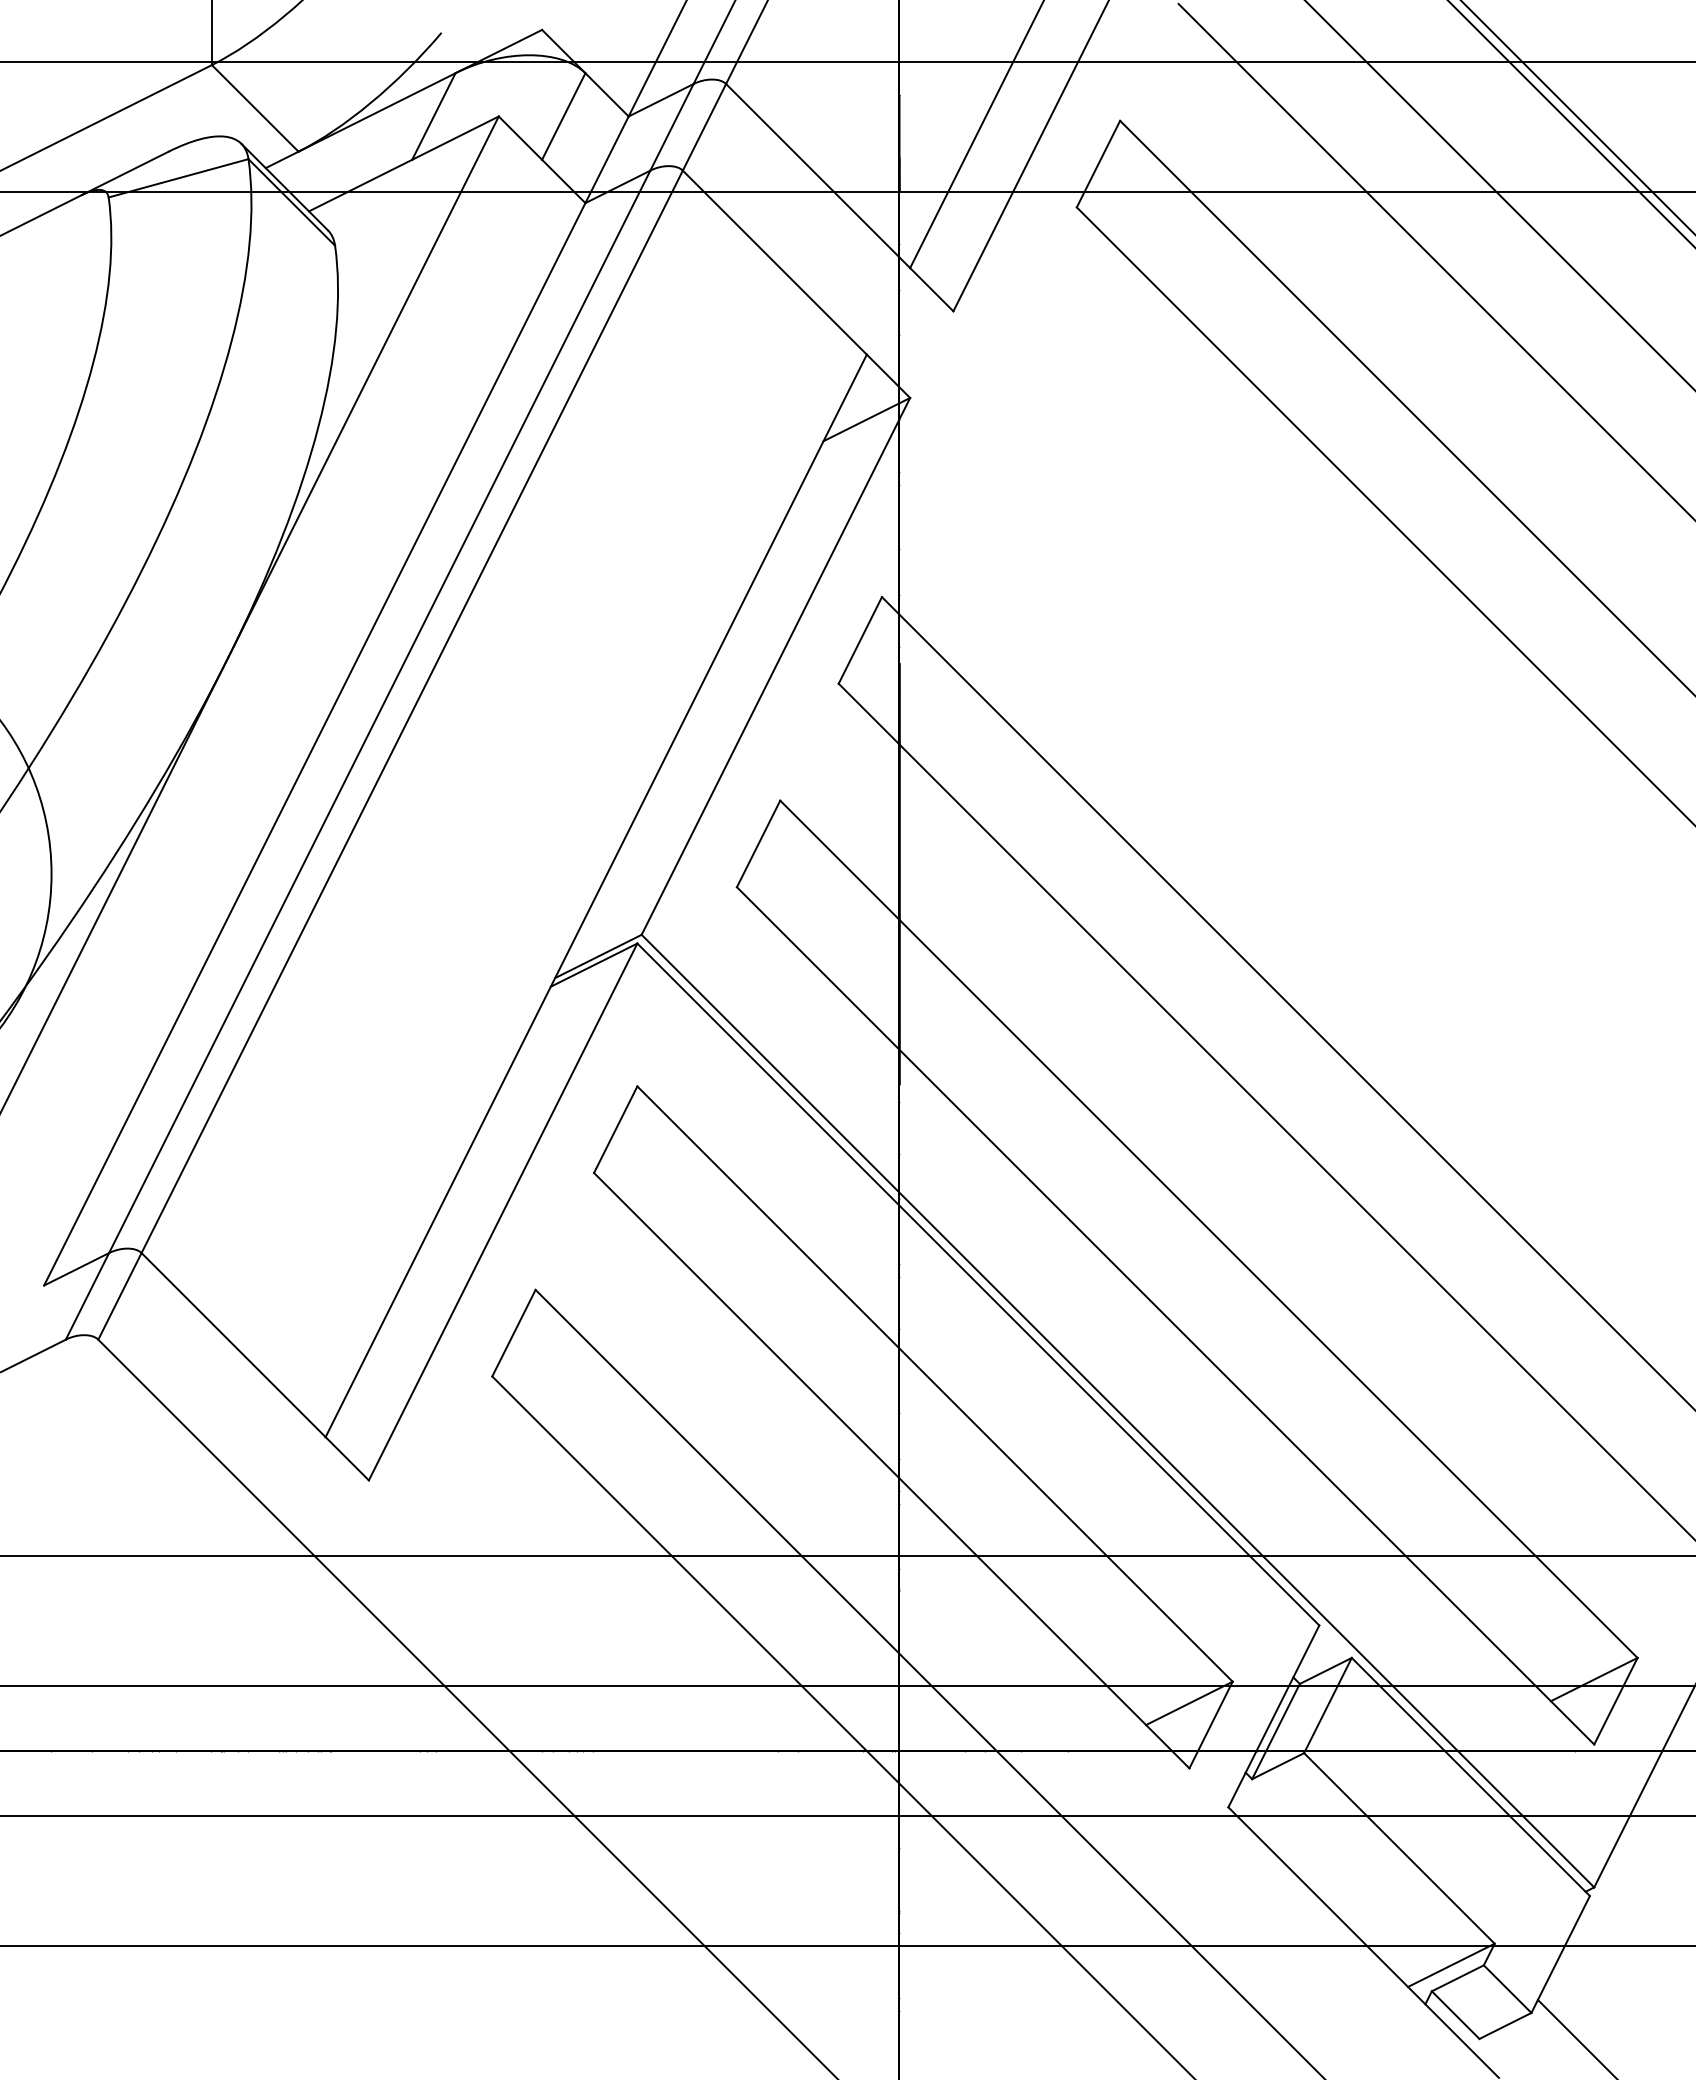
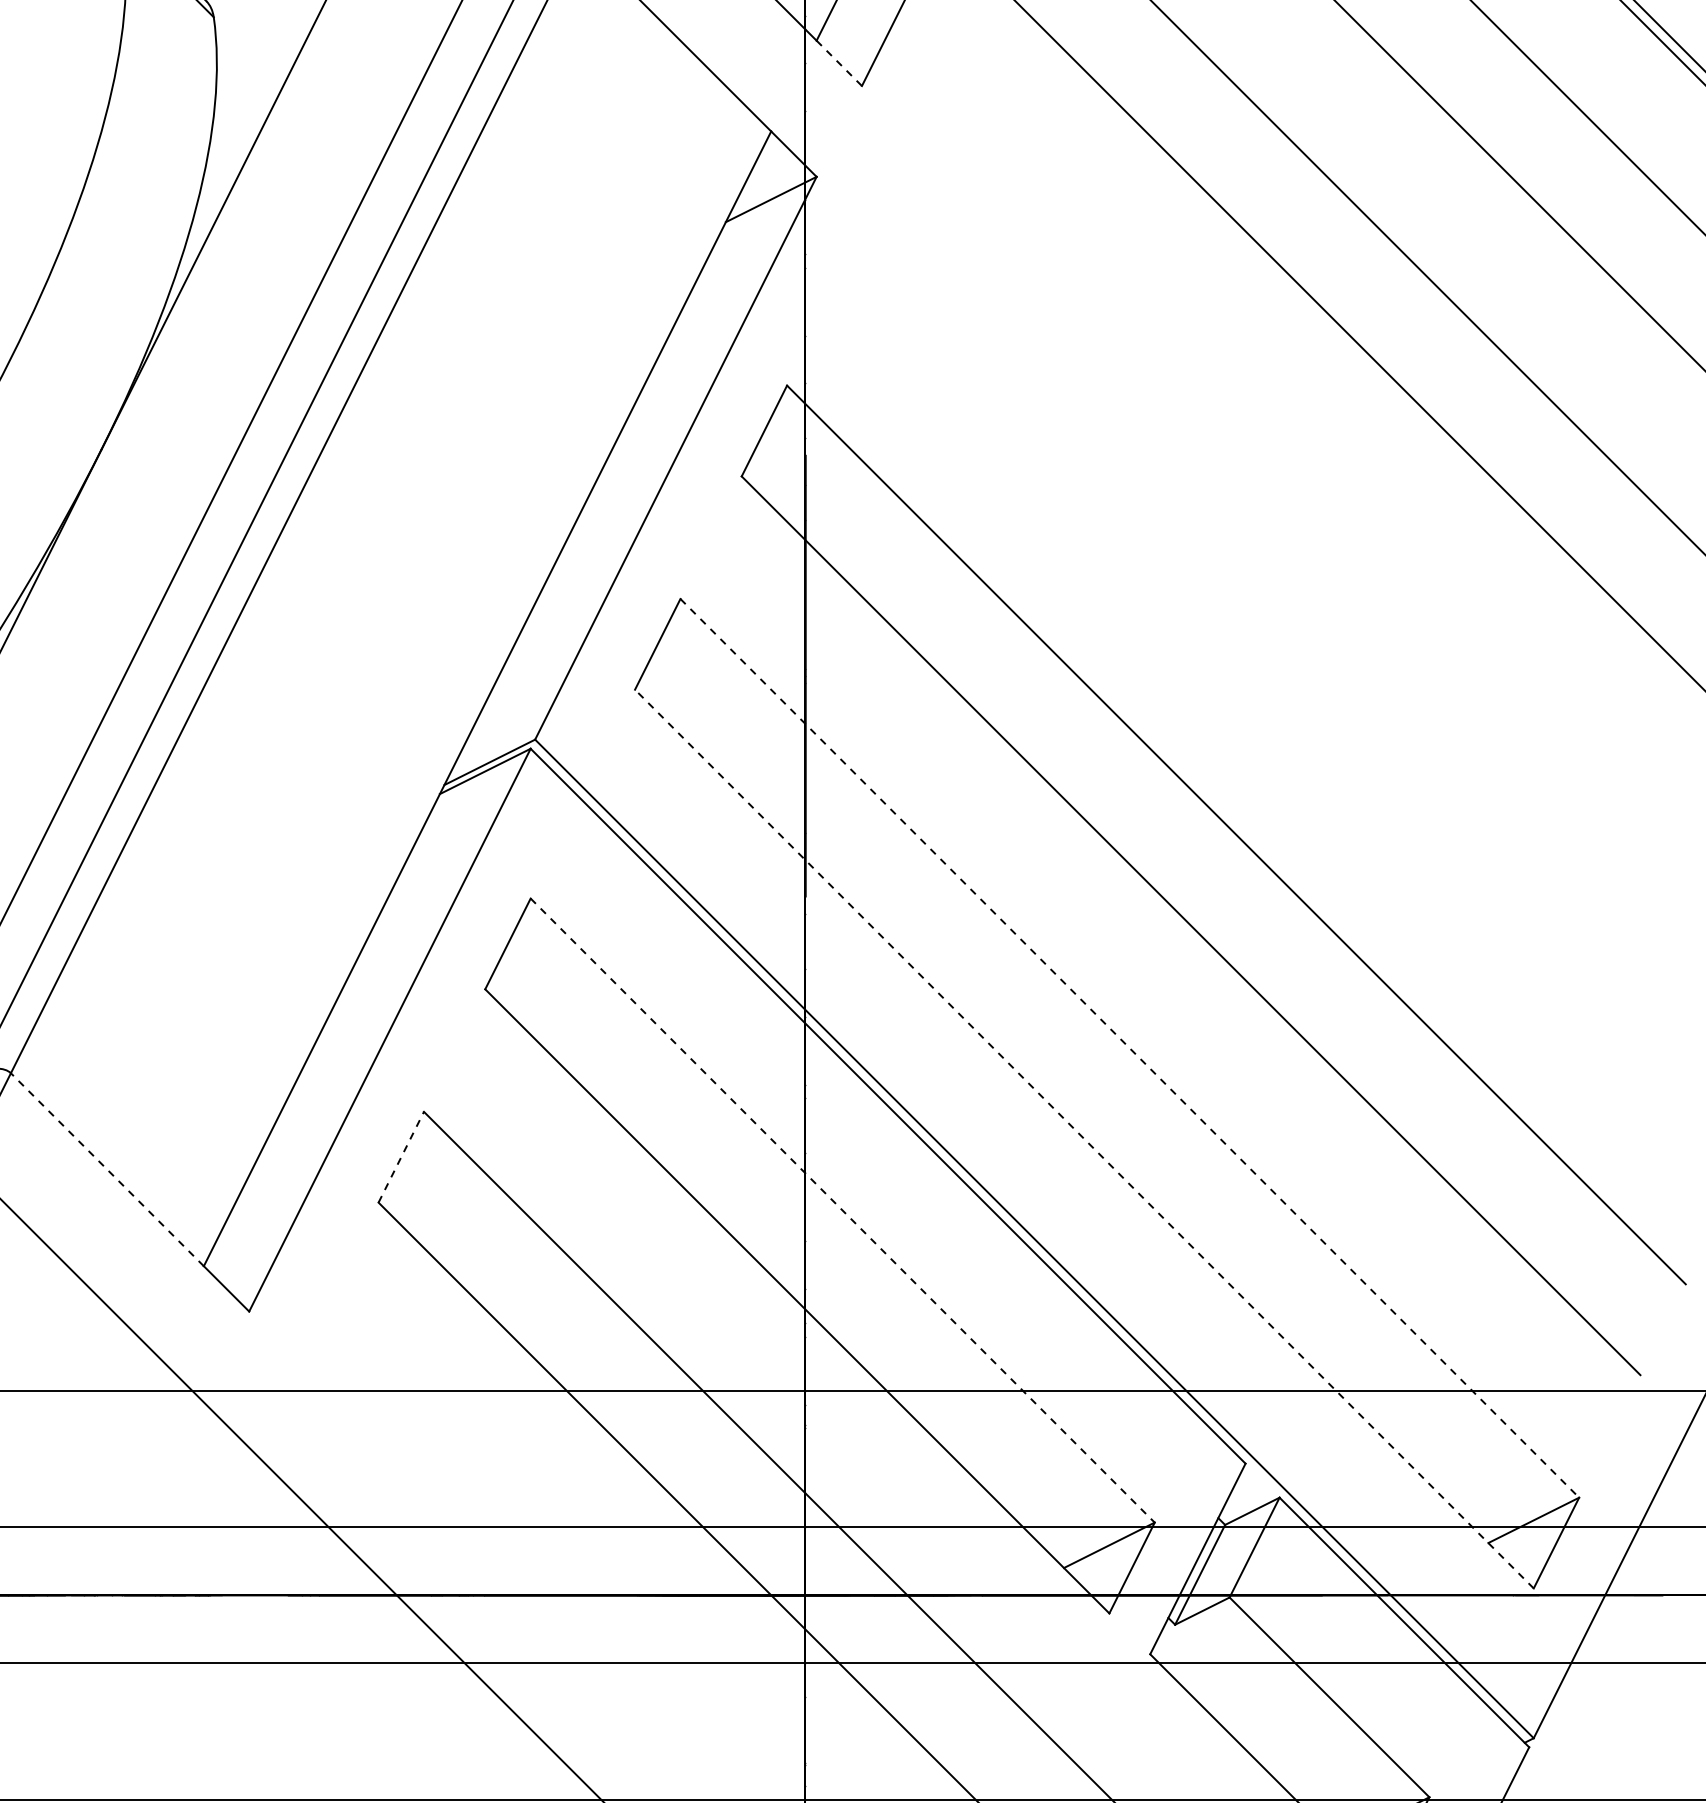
line: (931, 289) -> (839, 63), solid -> dashed
line: (1209, 1229) -> (1130, 1048), solid -> dashed
line: (1165, 1315) -> (1084, 1138), solid -> dashed
line: (514, 1332) -> (401, 1156), solid -> dashed
line: (233, 1344) -> (107, 1169), solid -> dashed
line: (935, 1384) -> (843, 1211), solid -> dashed

